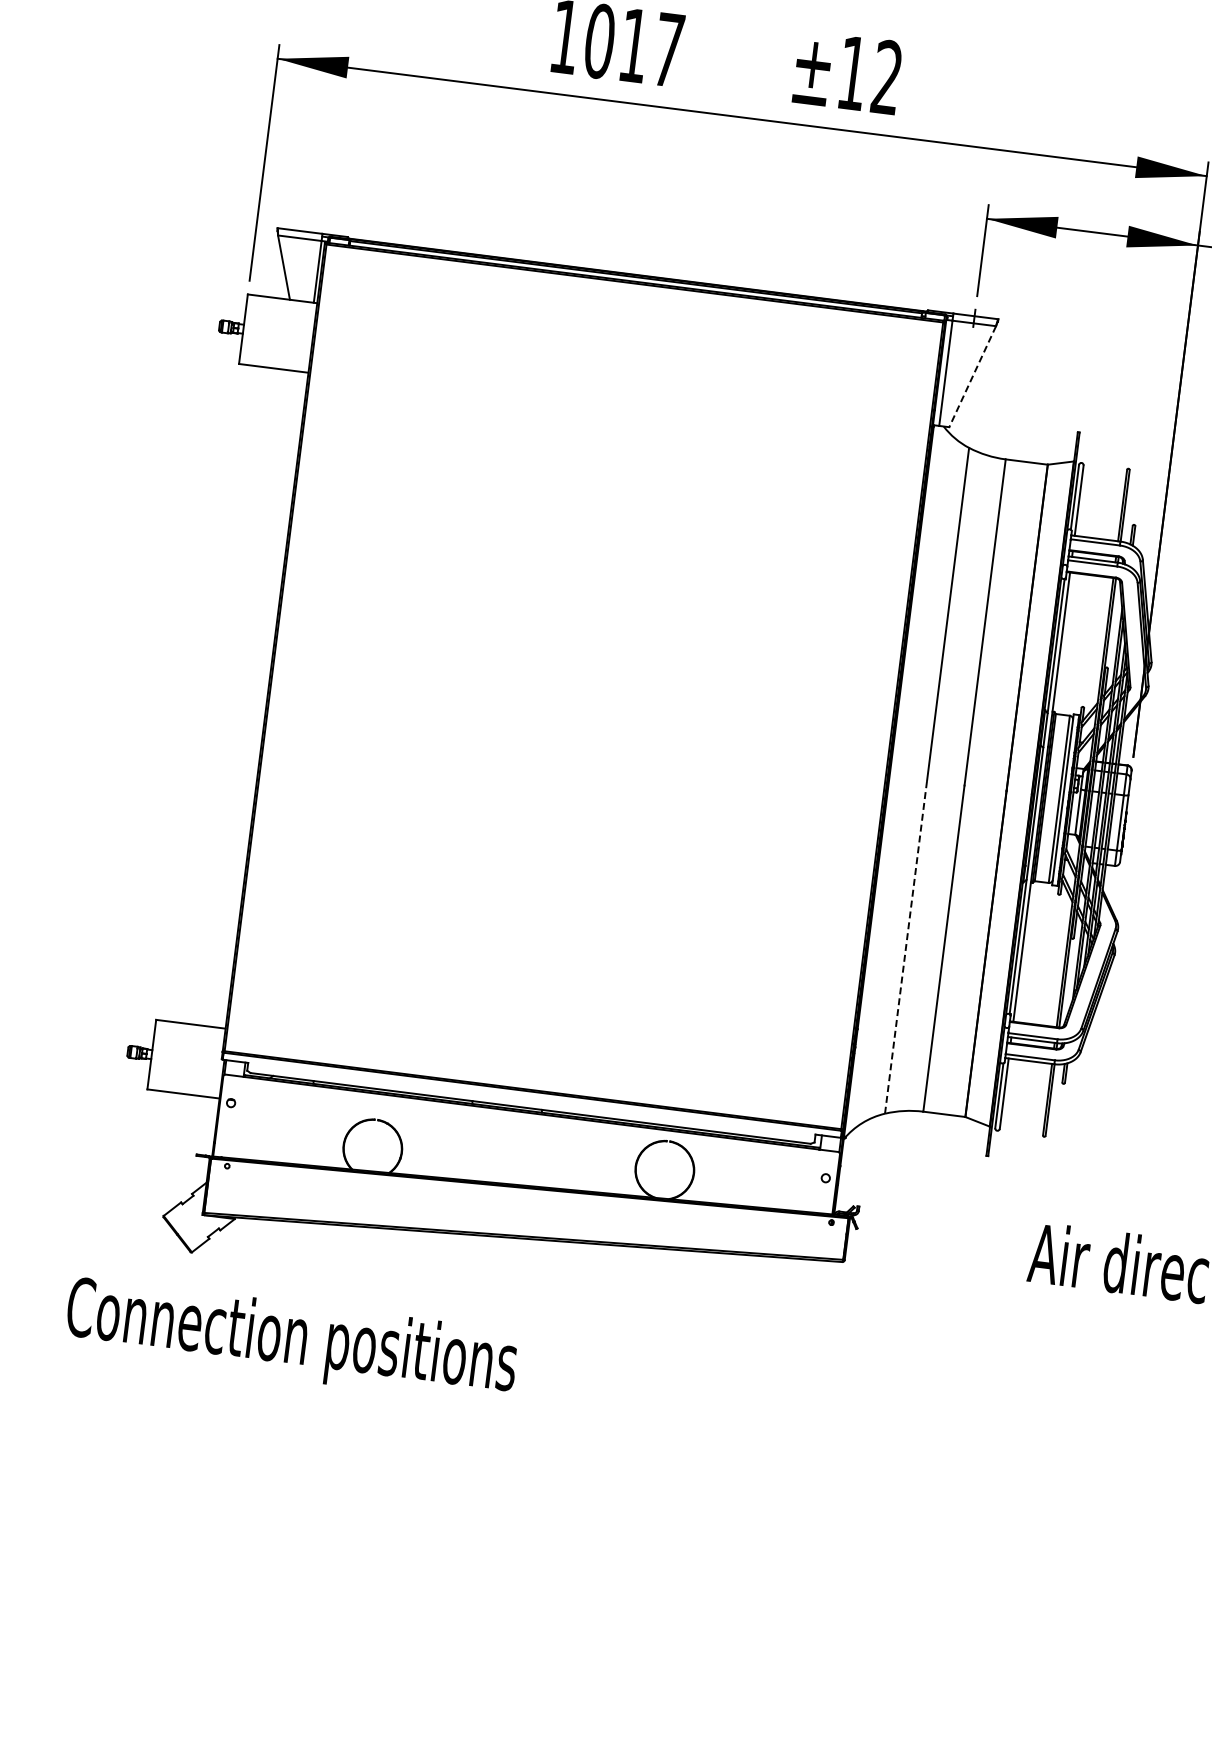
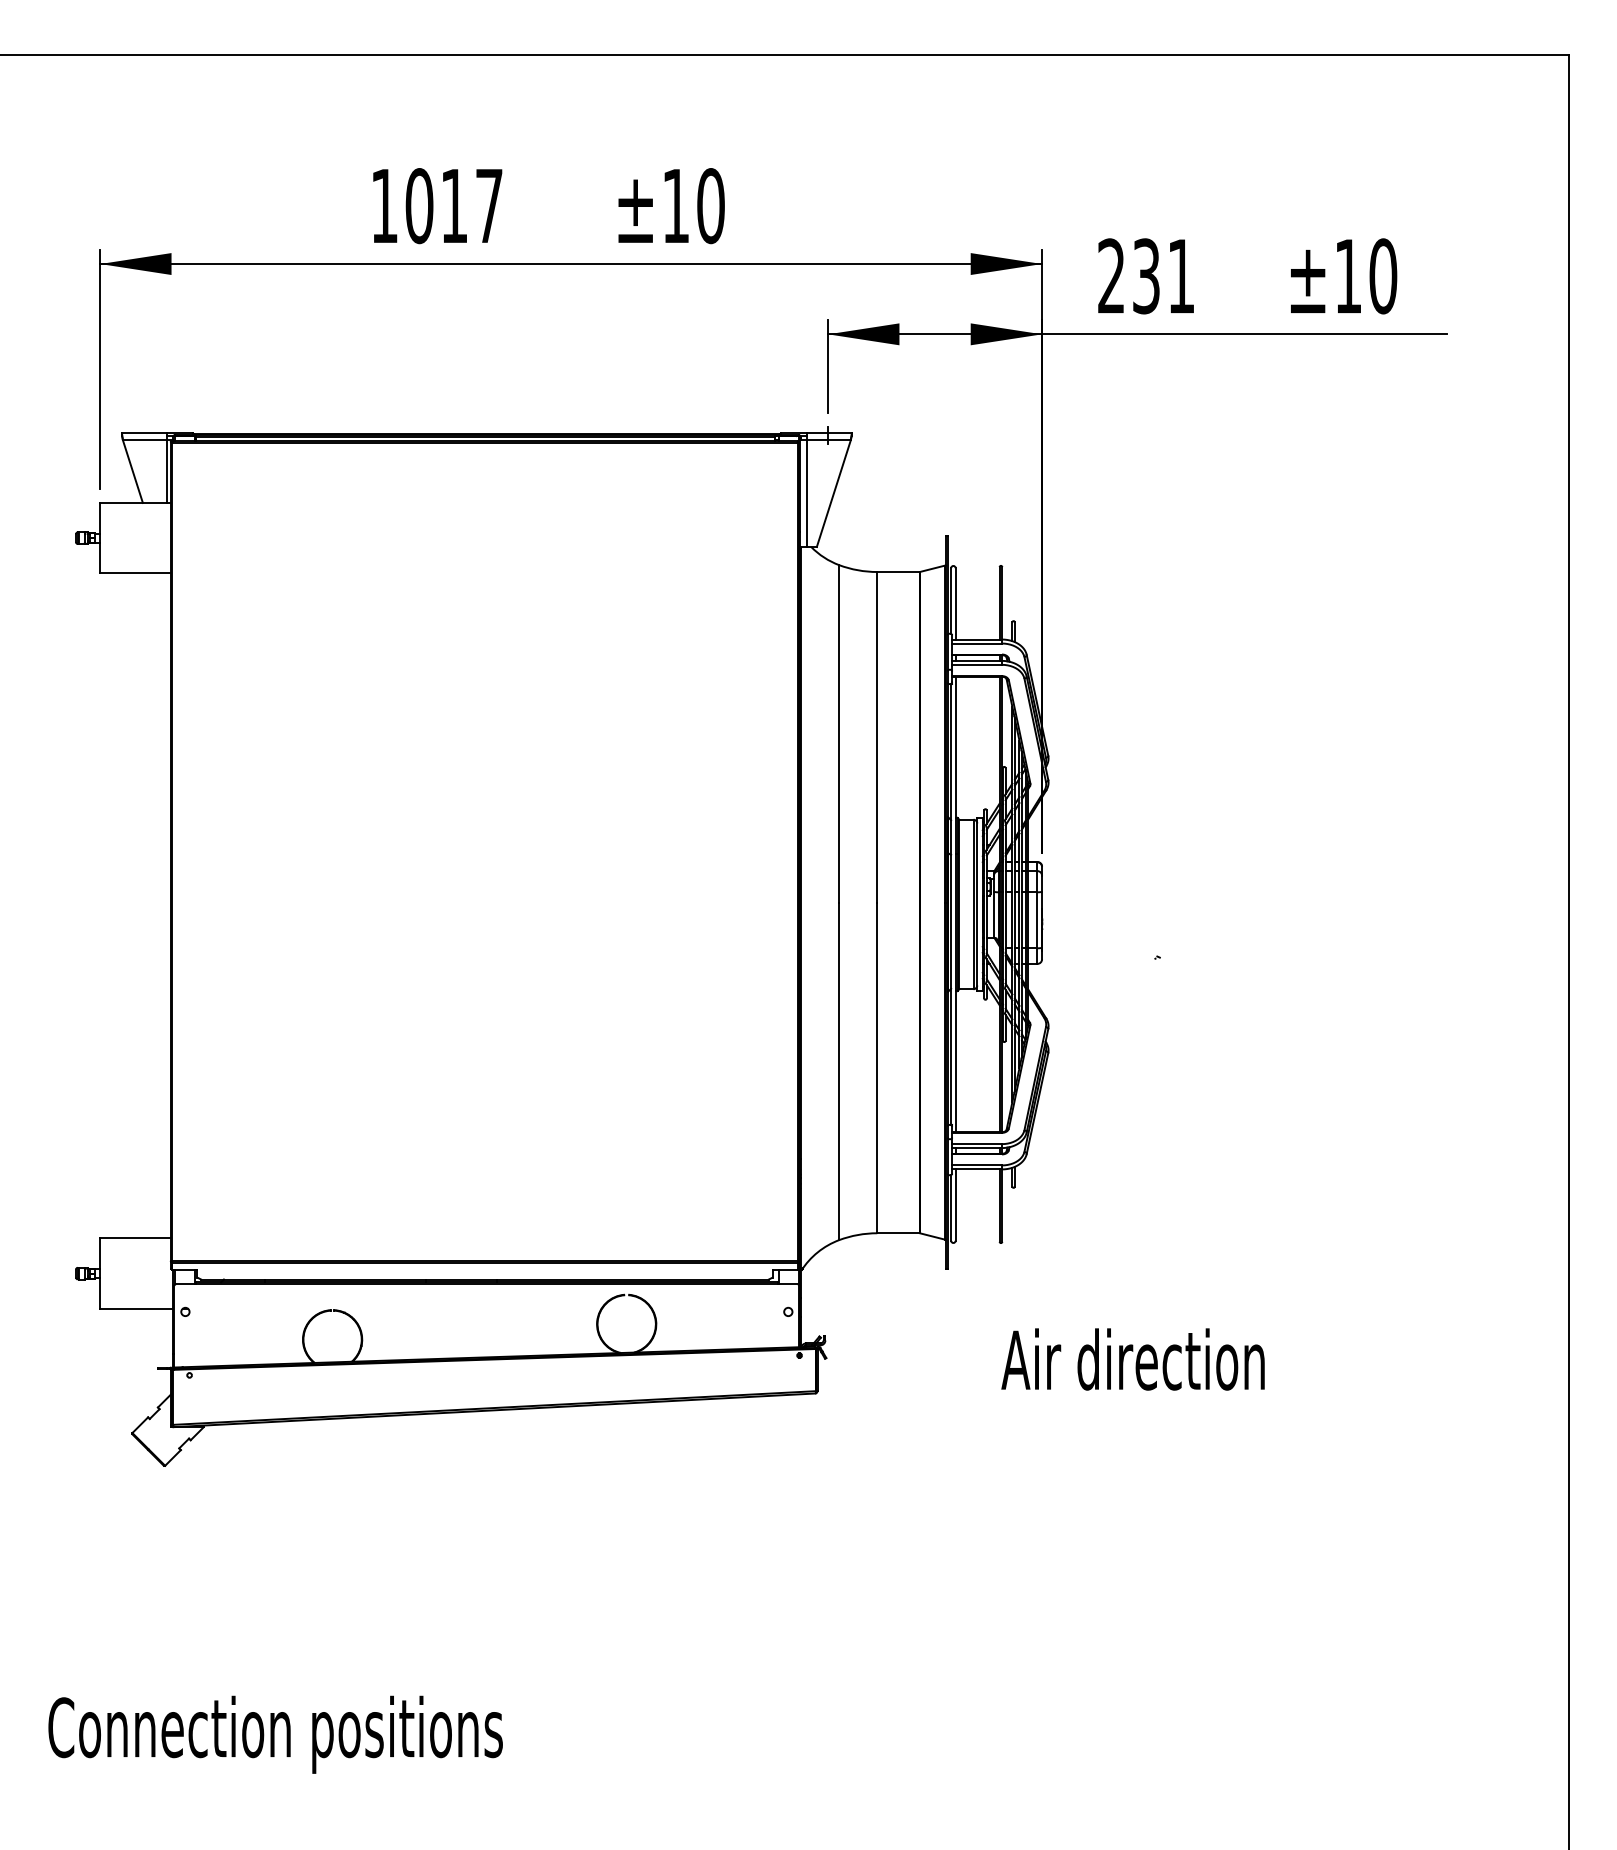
text: (886, 78) -> (710, 206), ±12 -> ±10
line: (972, 376) -> (833, 493), dashed -> solid
line: (906, 947) -> (839, 1071), dashed -> solid
text: (291, 1340) -> (275, 1734), moved

